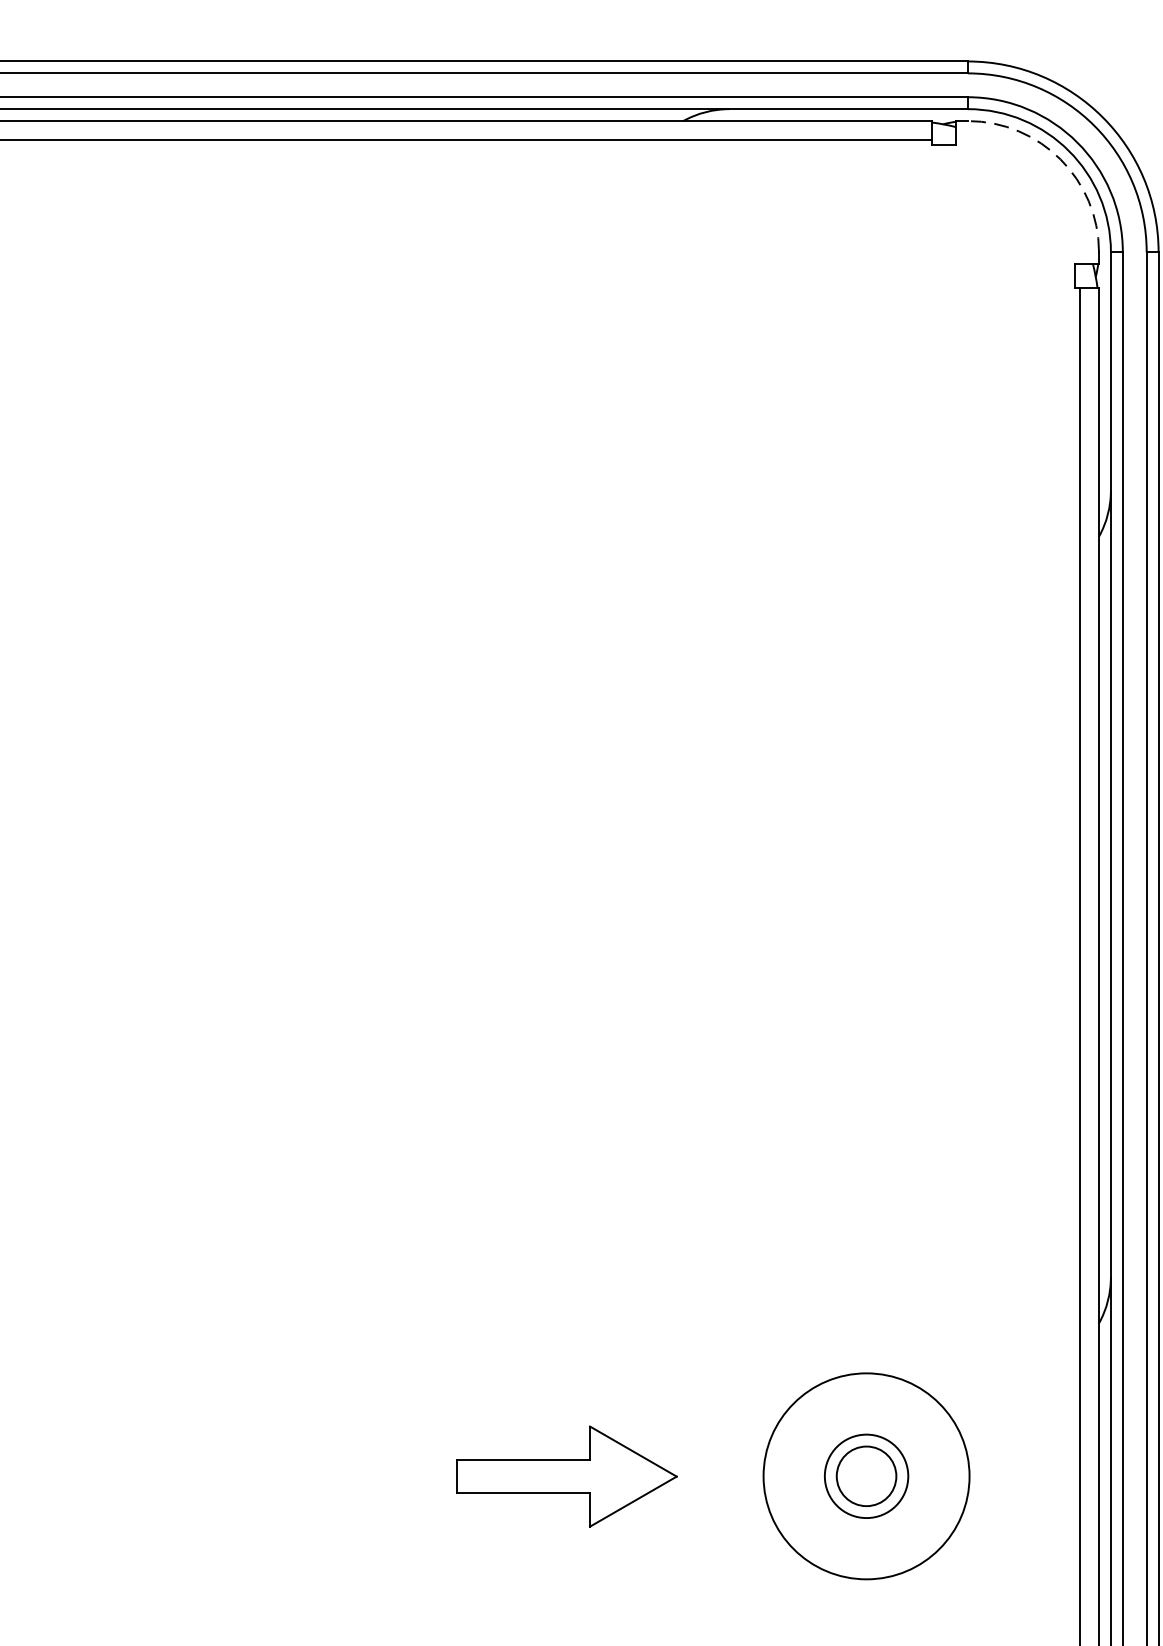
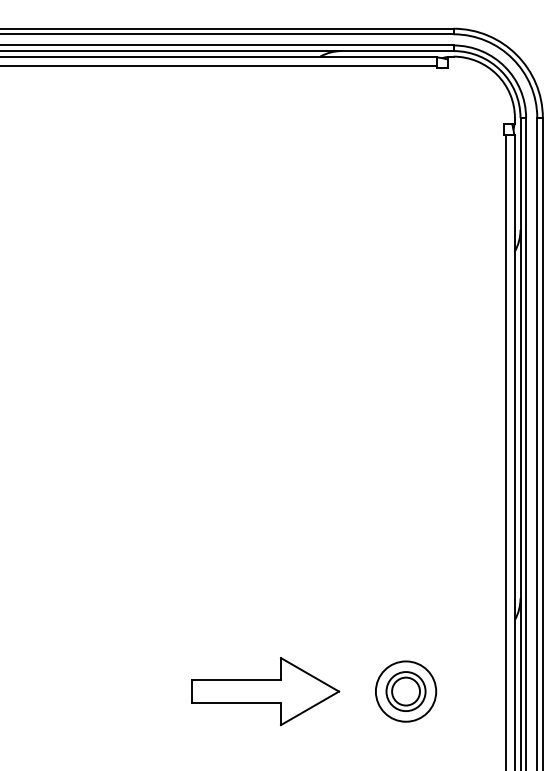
arc: (1059, 159) -> (496, 74), dashed -> solid
part: (566, 1476) -> (265, 691), size x1.43
circle: (865, 1476) -> (405, 691), size x0.62

